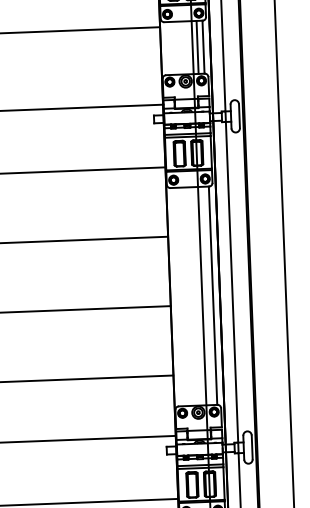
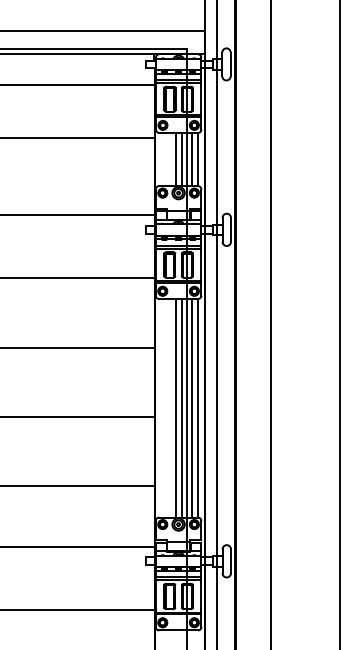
line: (182, 47) -> (176, 159), added
line: (187, 47) -> (181, 159), added
line: (191, 296) -> (176, 408), added
line: (196, 296) -> (181, 408), added
line: (206, 296) -> (191, 408), added

